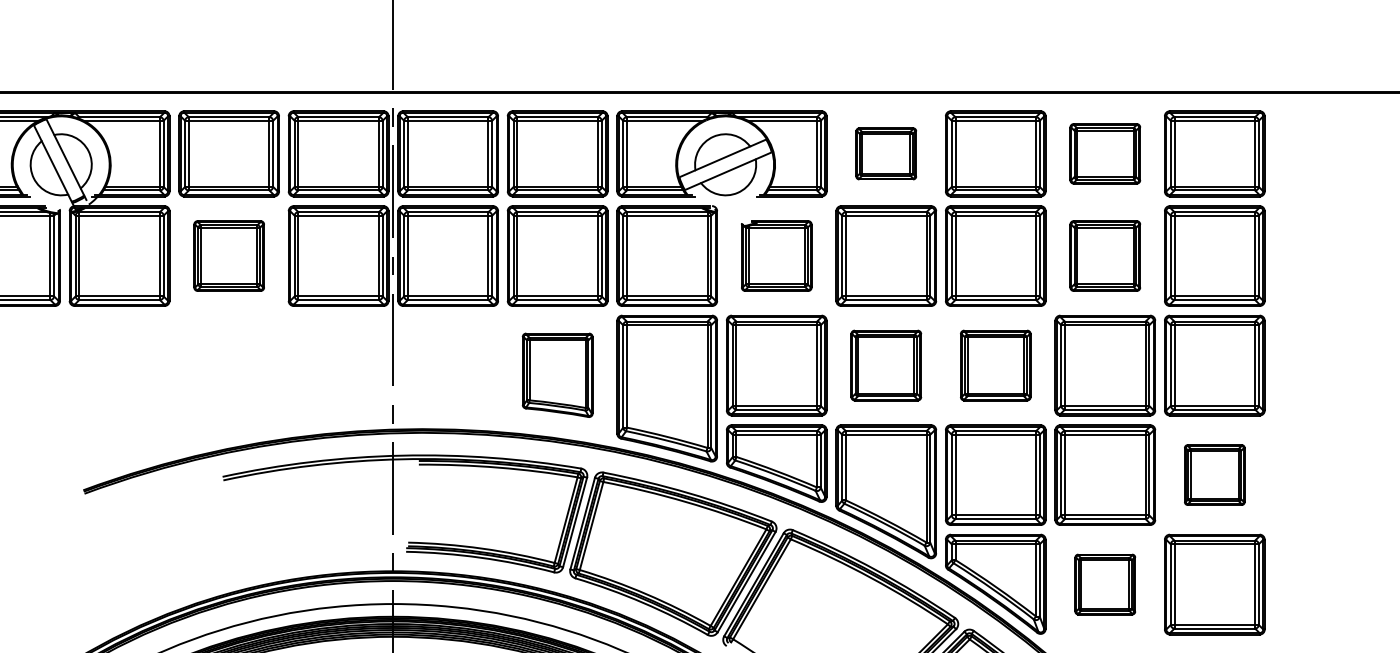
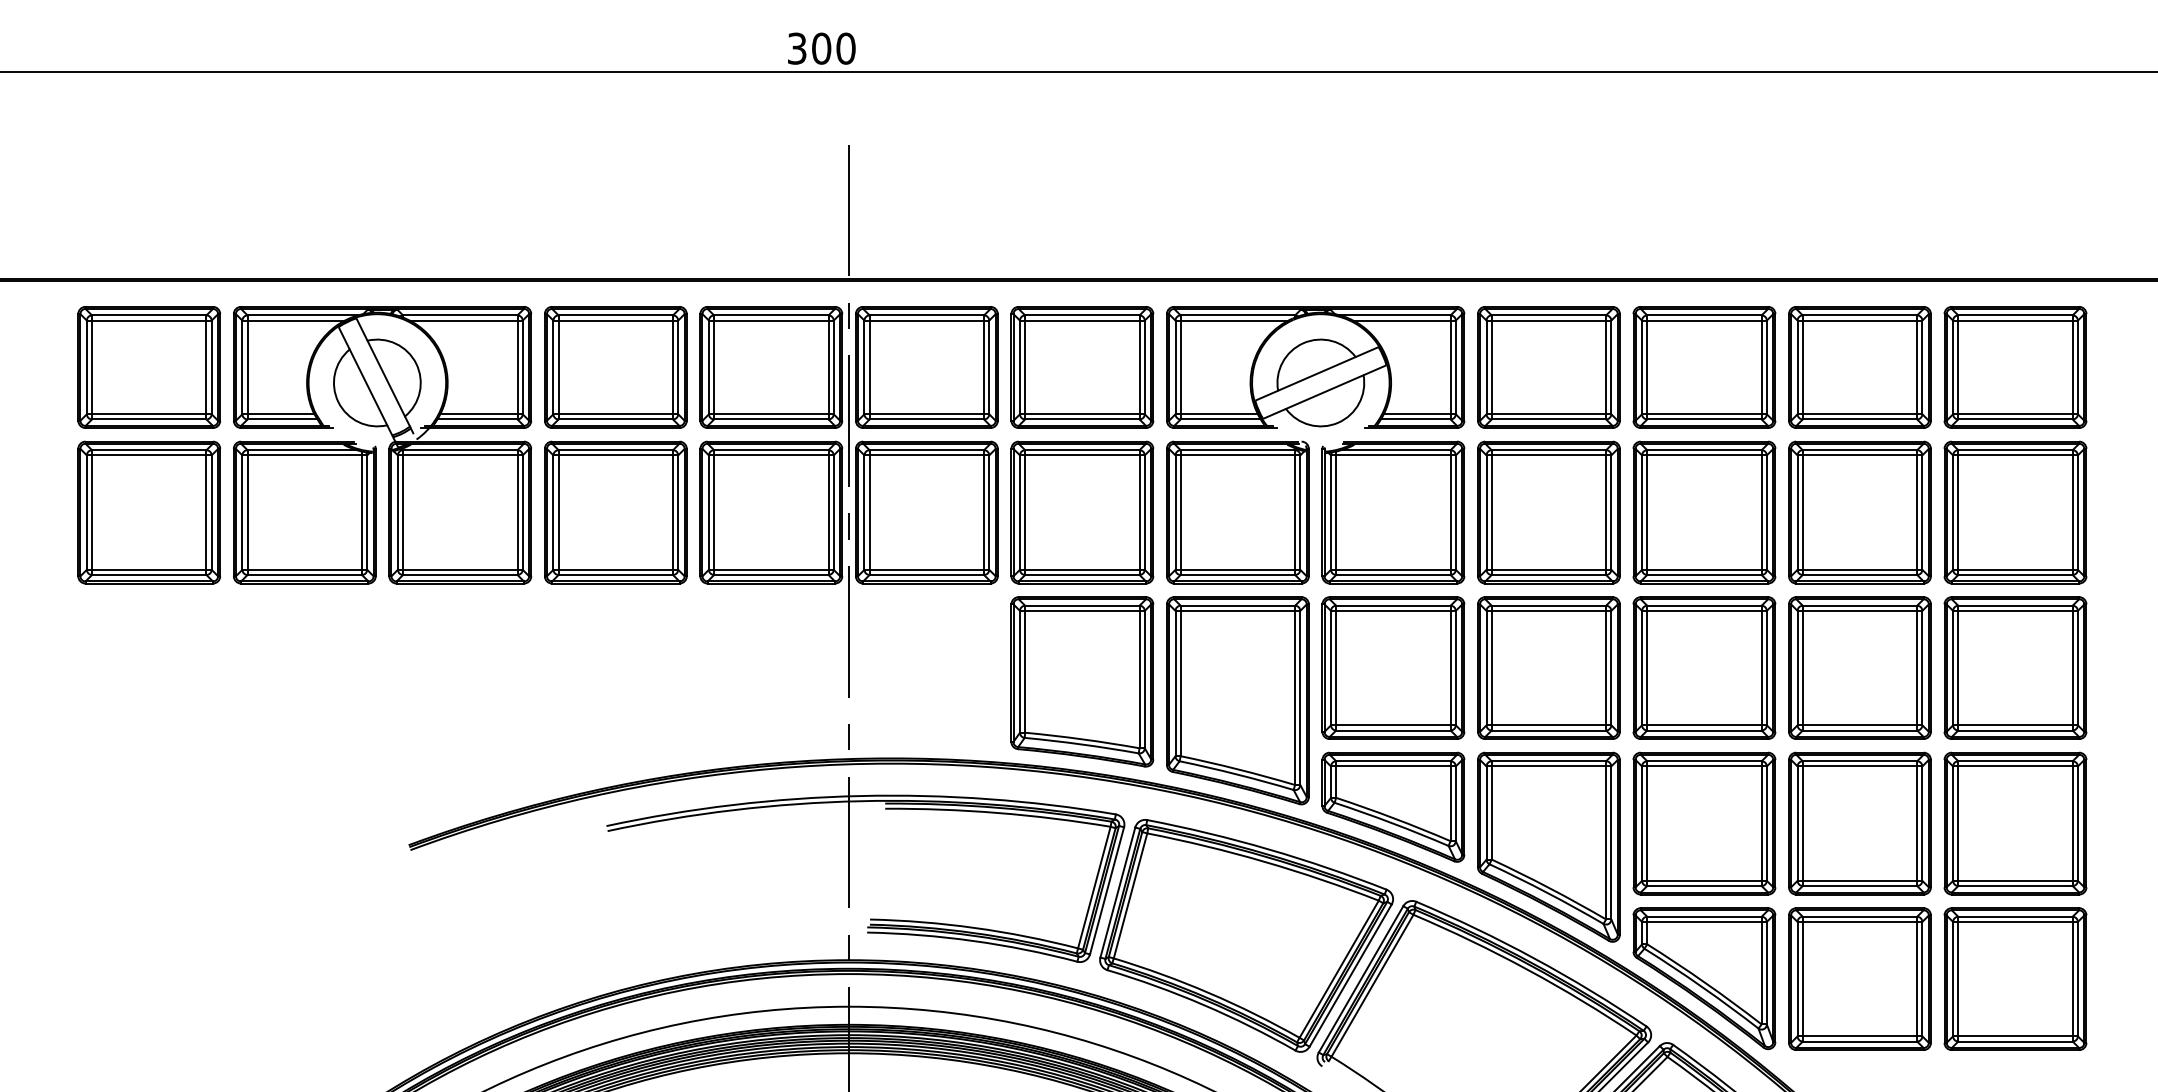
part: (885, 153) -> (1548, 367), size x1.67
part: (1104, 153) -> (1859, 367), size x1.43
part: (228, 256) -> (615, 512), size x1.43
part: (776, 256) -> (1393, 512), size x1.43
part: (1104, 256) -> (1859, 512), size x1.43
part: (885, 365) -> (1548, 667), size x1.43
part: (995, 365) -> (1704, 667), size x1.43
part: (557, 375) -> (1082, 681), size x1.43
part: (1214, 475) -> (2015, 823), size x1.67
part: (1104, 584) -> (1859, 978), size x1.67

